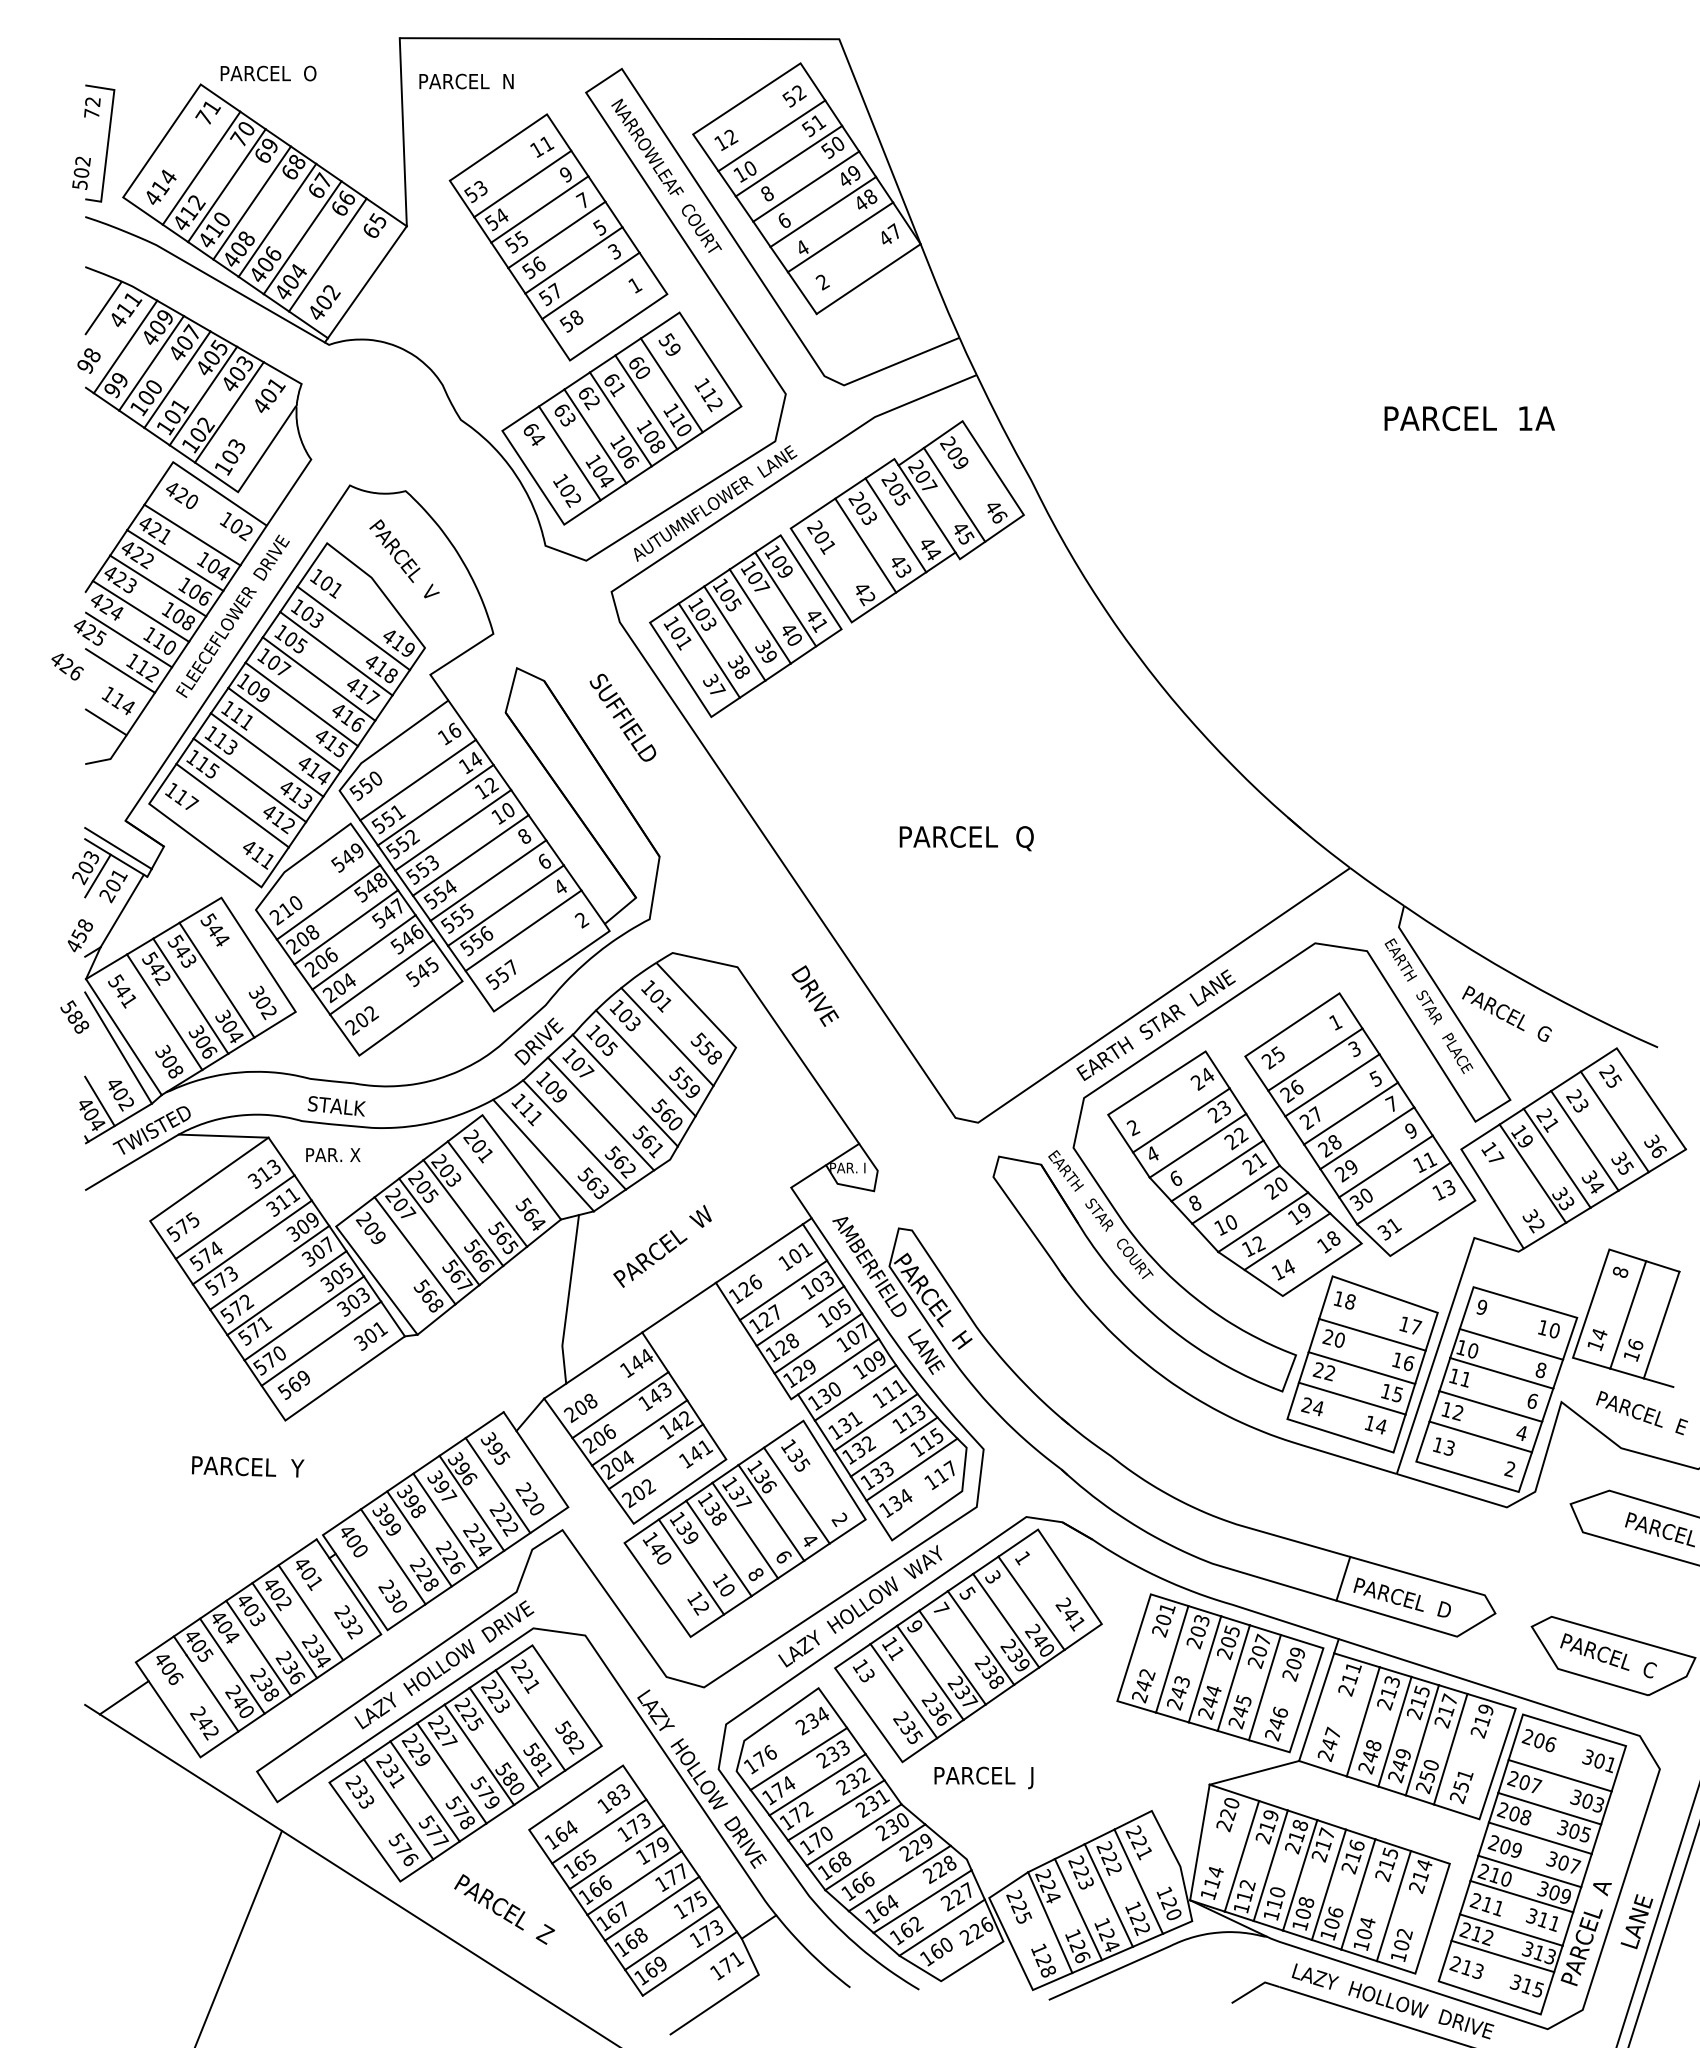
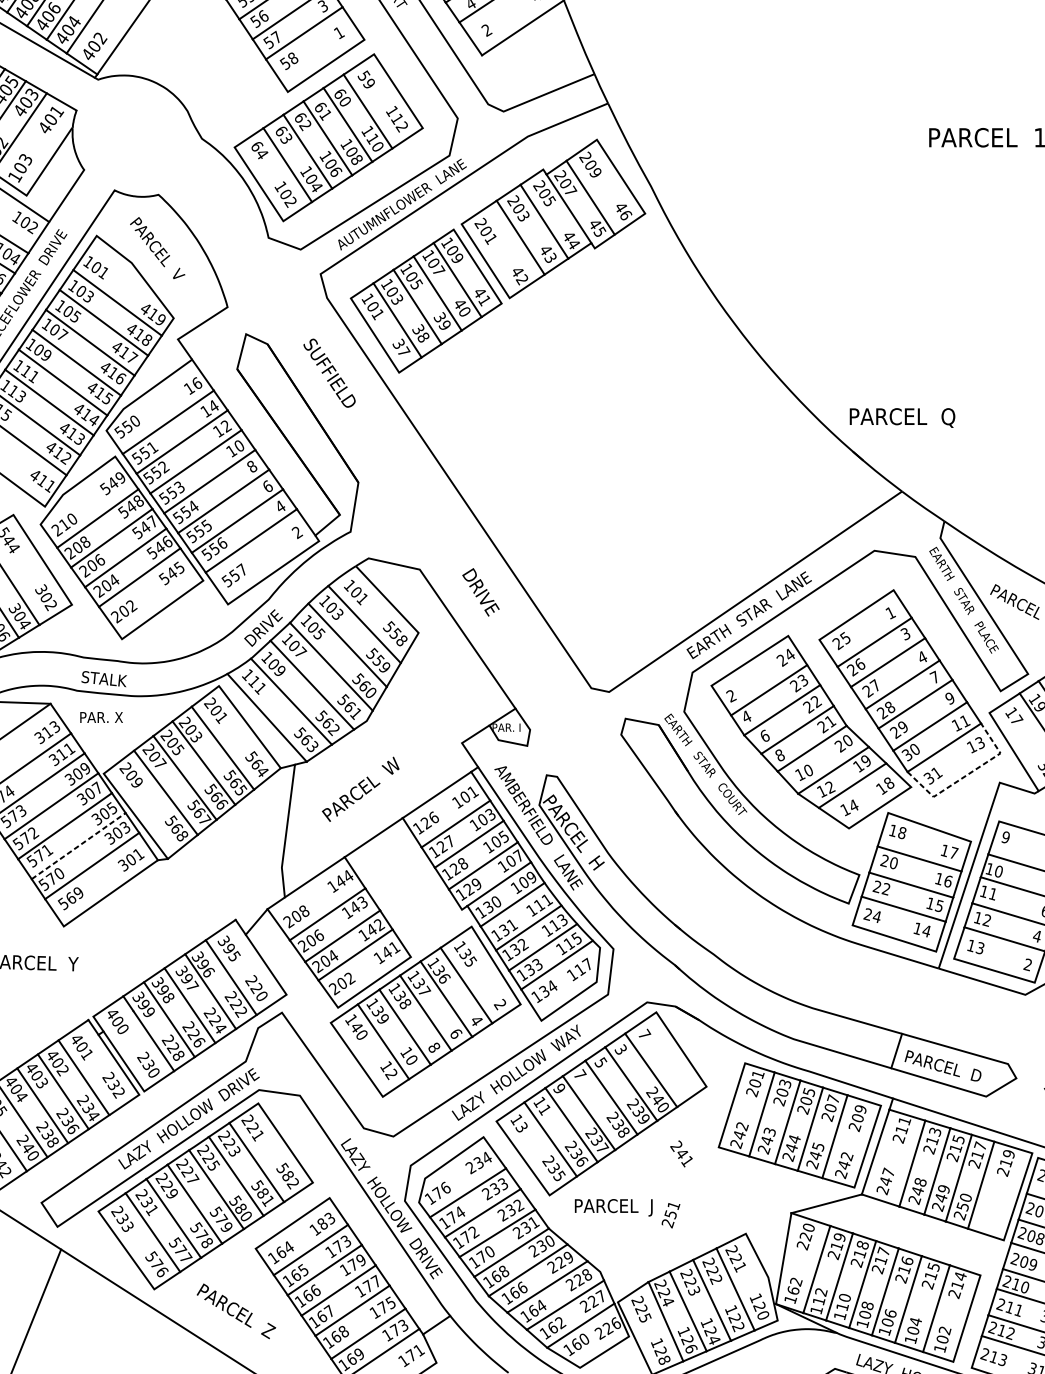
text: (966, 838) -> (902, 417), moved
text: (1375, 1078) -> (921, 657), 5 -> 4
line: (1432, 1228) -> (966, 775), solid -> dashed
line: (304, 1318) -> (78, 846), solid -> dashed
text: (1023, 1557) -> (644, 1034), 1 -> 7
text: (1069, 1614) -> (681, 1153), moved
text: (1280, 1712) -> (847, 1156), 246 -> 242
text: (1461, 1787) -> (670, 1215), moved
text: (1213, 1877) -> (794, 1286), 114 -> 162

